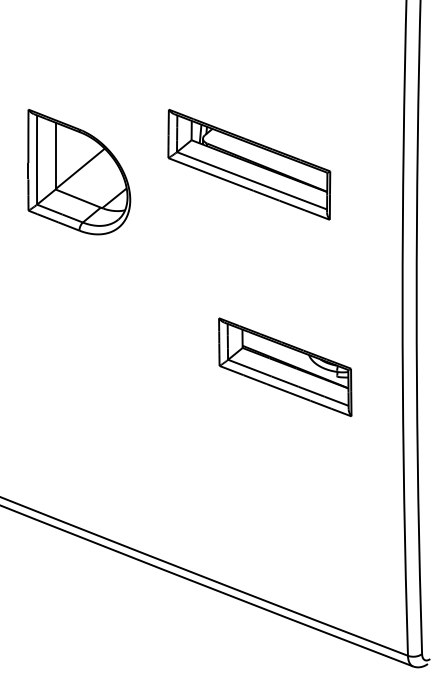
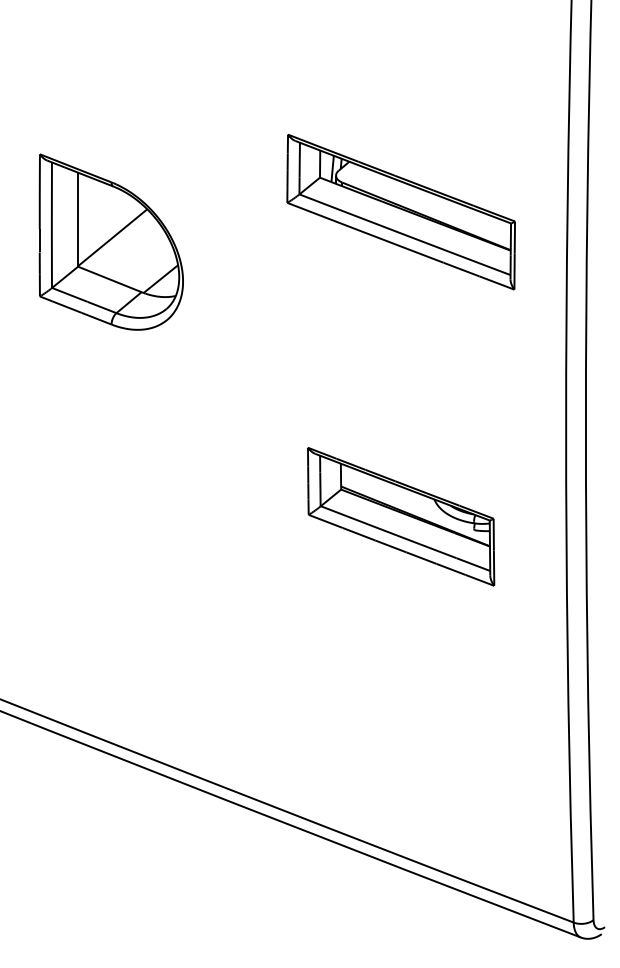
part: (249, 164) -> (401, 211), moved

